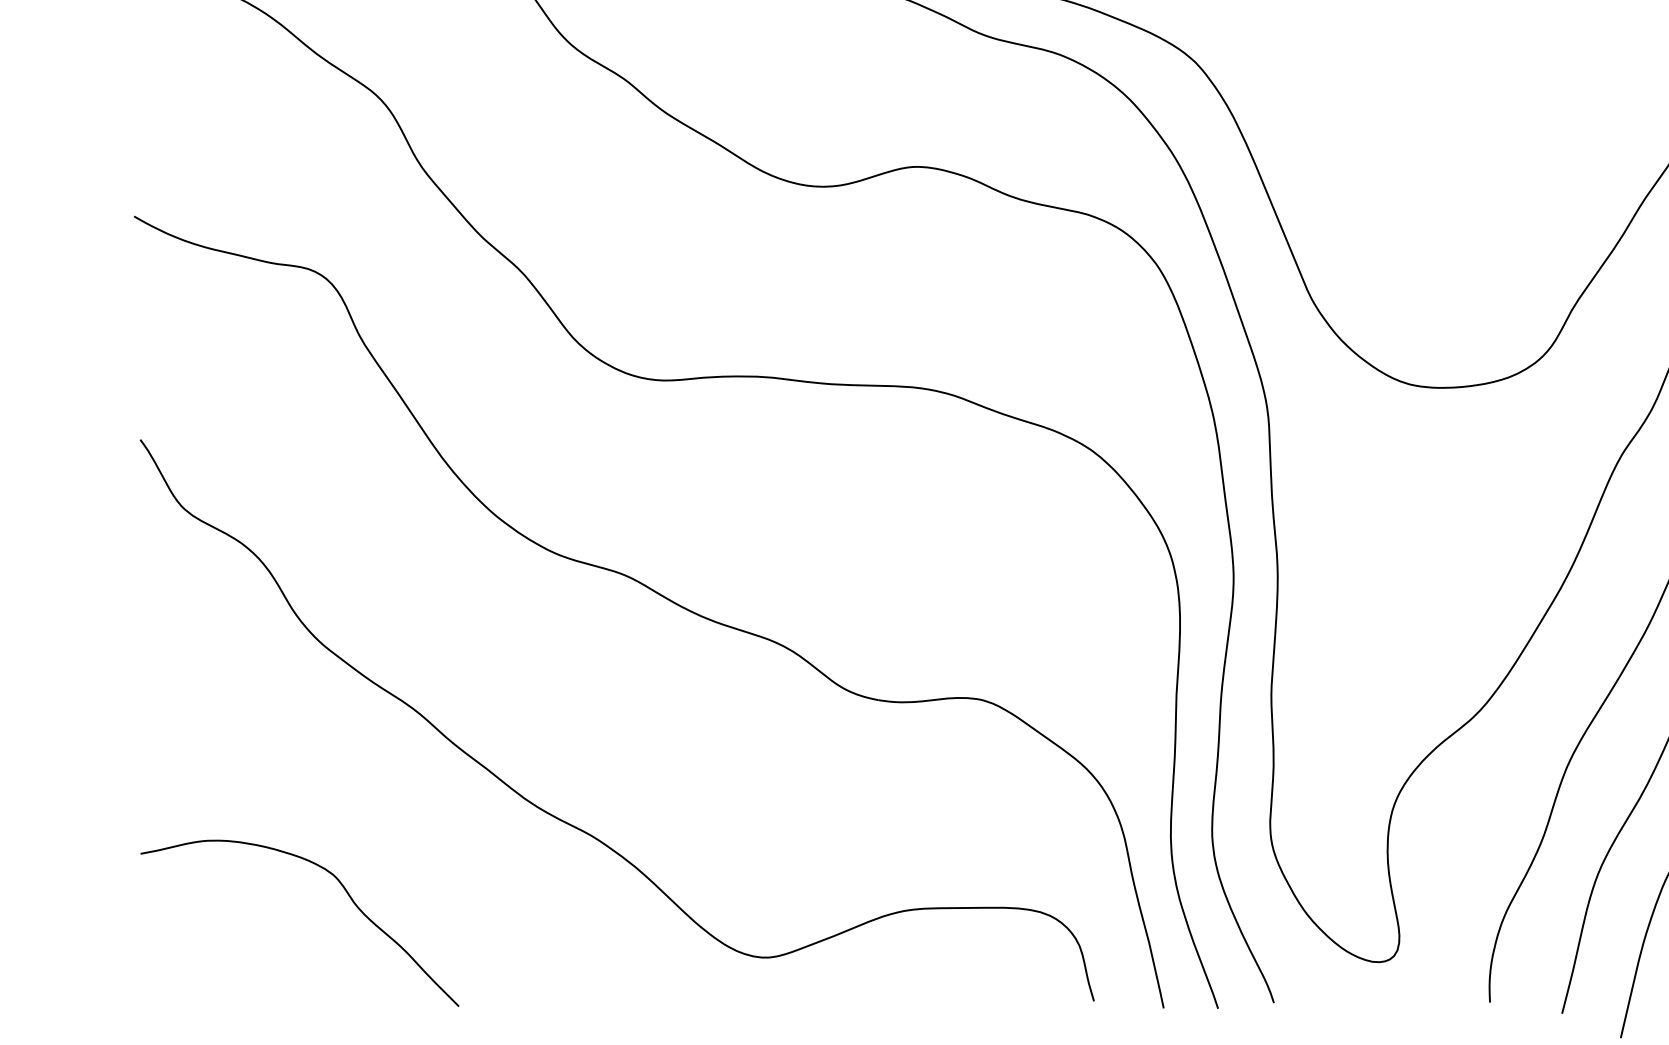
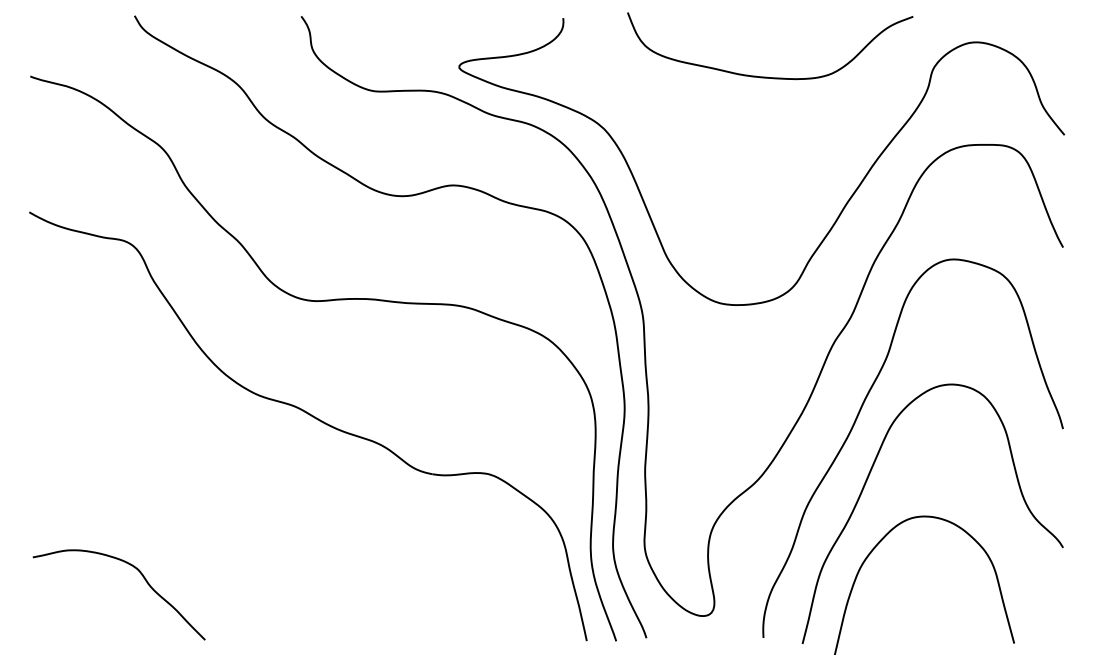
curve: (566, 820) -> (263, 539), removed

